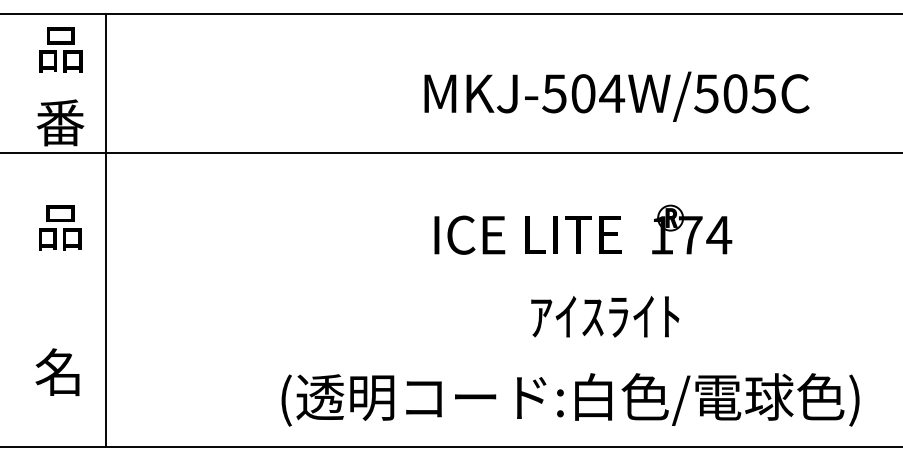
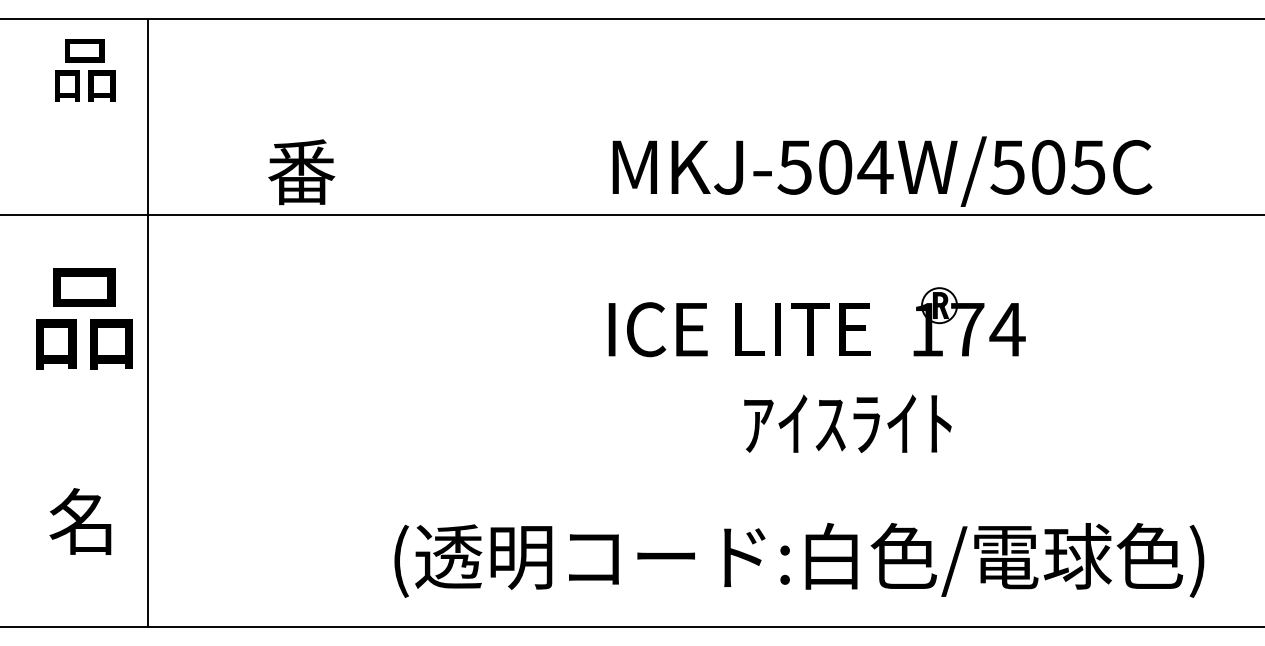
text: (617, 96) -> (882, 171), moved
part: (60, 123) -> (301, 172), moved
part: (60, 228) -> (84, 319), size x1.6
text: (604, 316) -> (847, 423), moved

